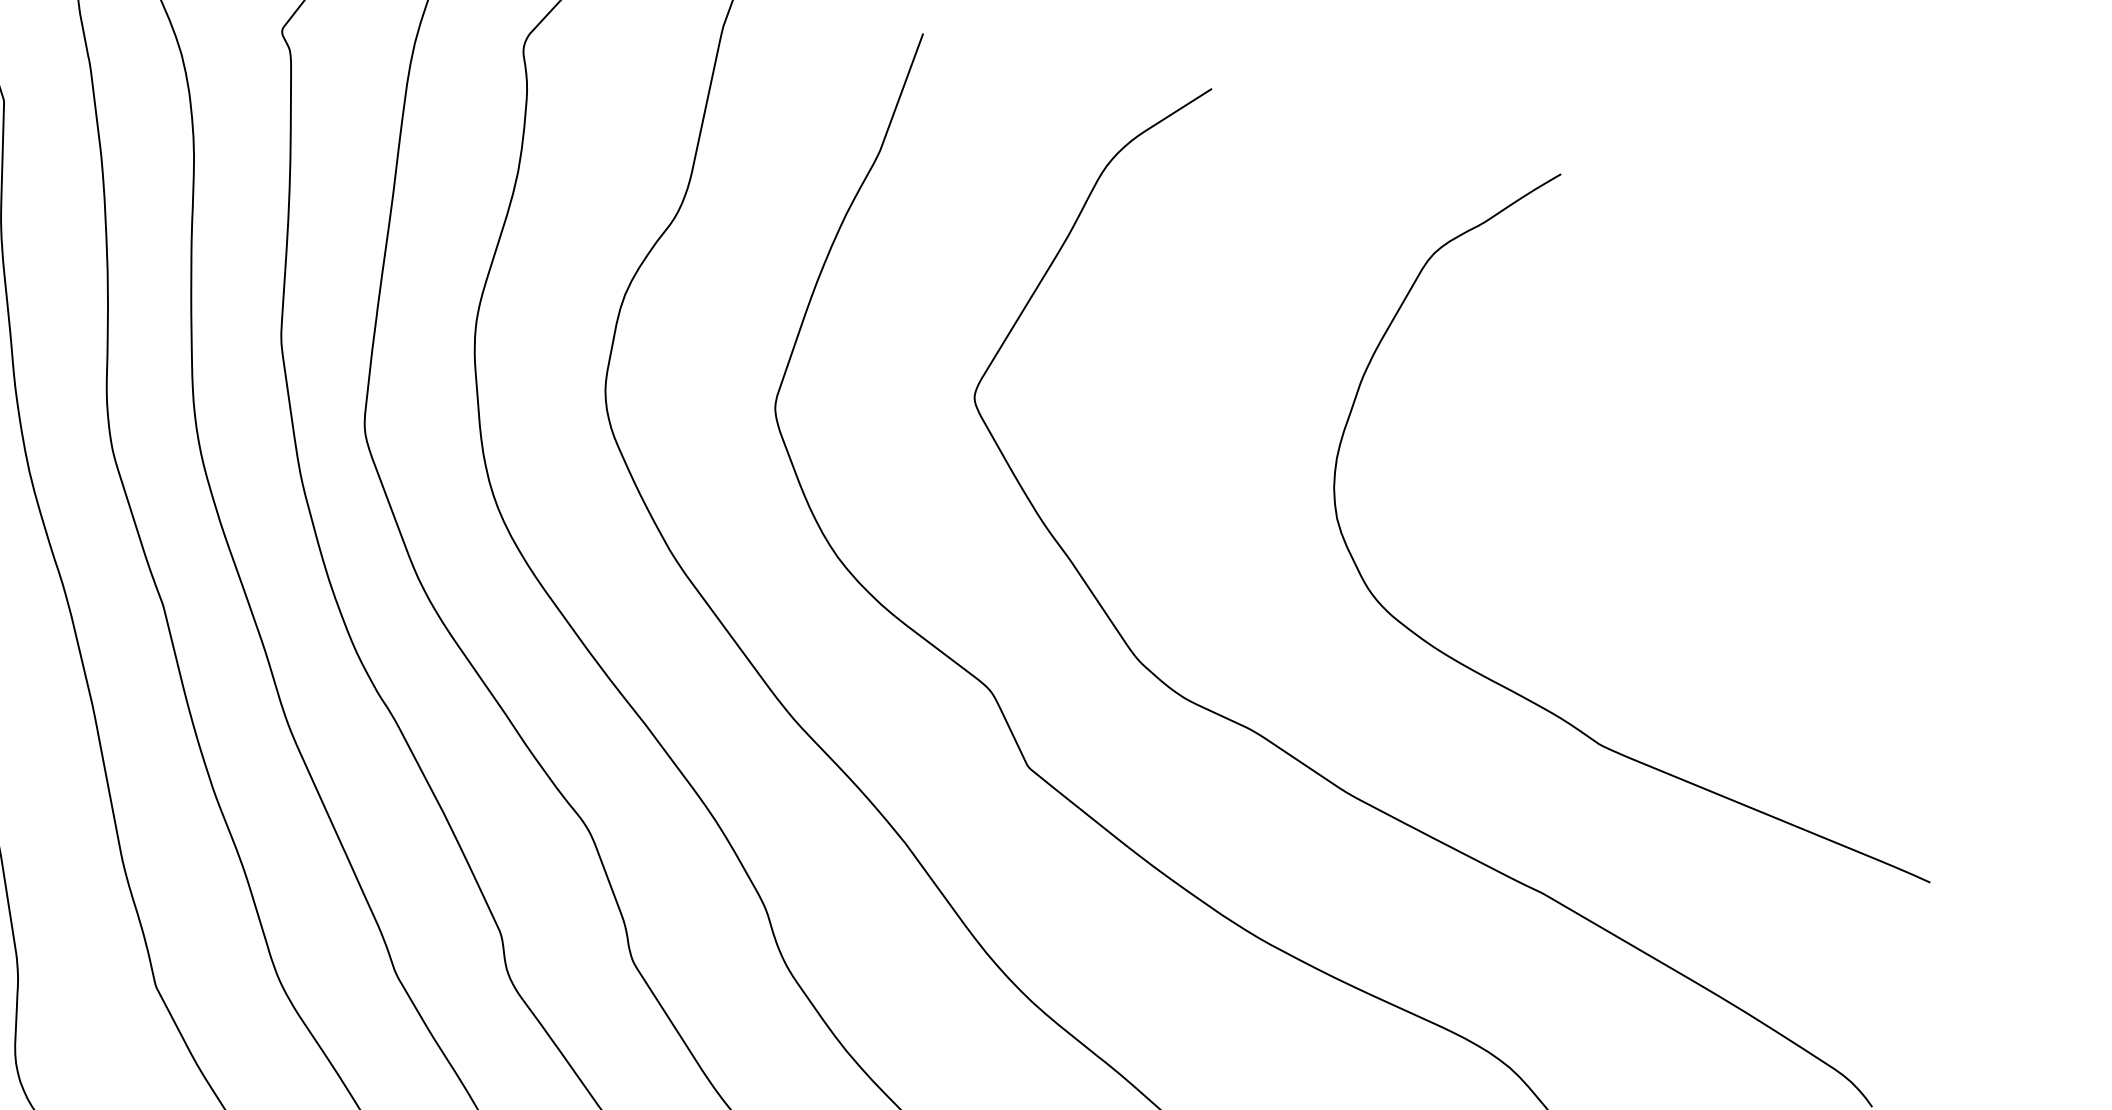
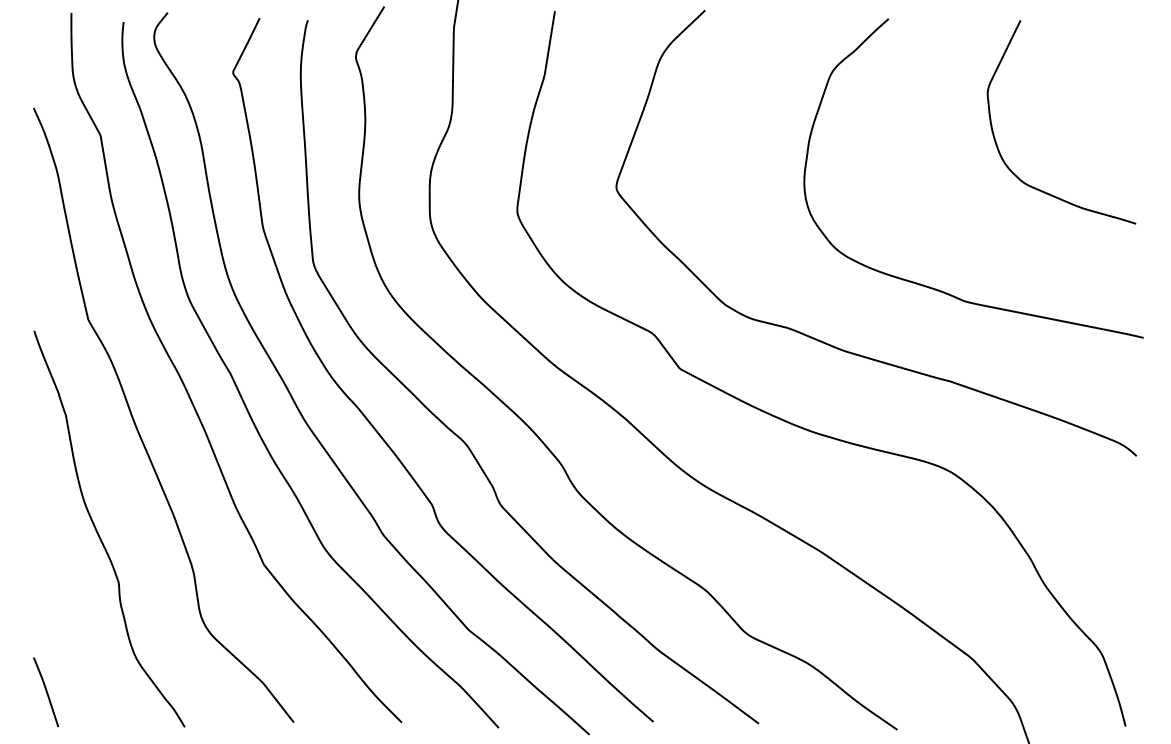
curve: (1724, 466) -> (999, 149), added

